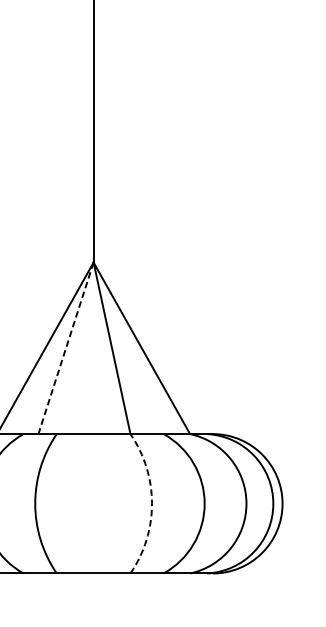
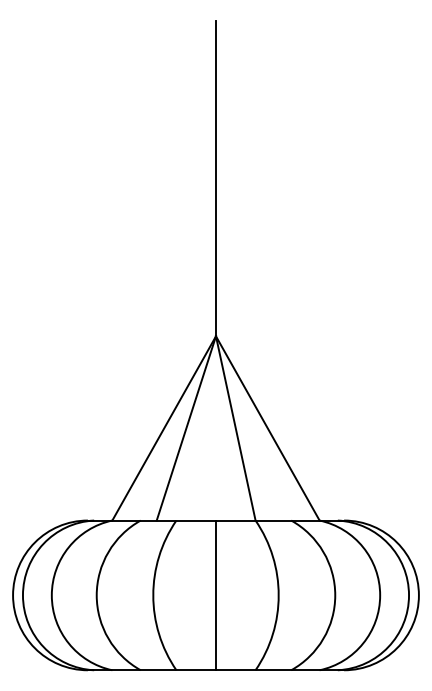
line: (66, 348) -> (186, 428), dashed -> solid
line: (94, 503) -> (216, 595), added
arc: (151, 503) -> (278, 595), dashed -> solid

